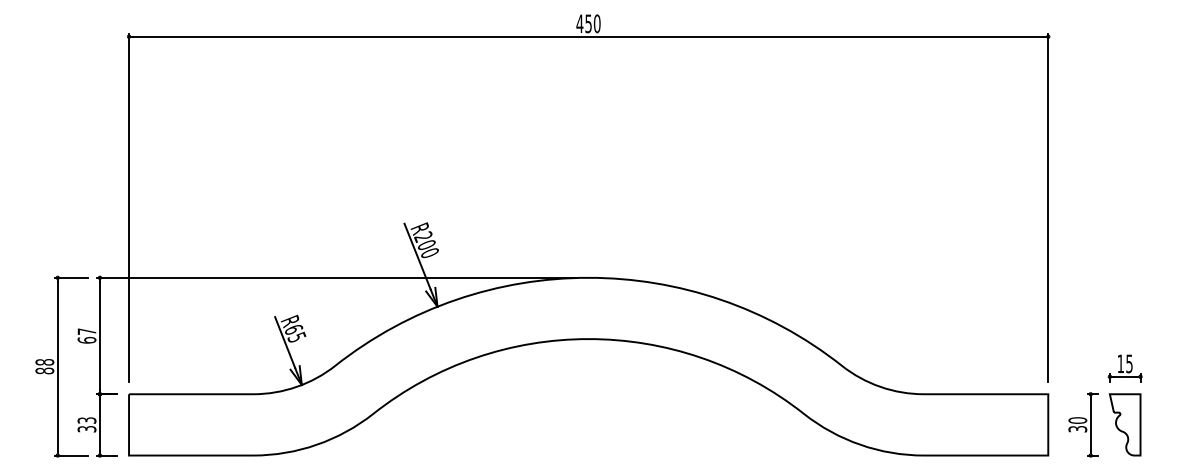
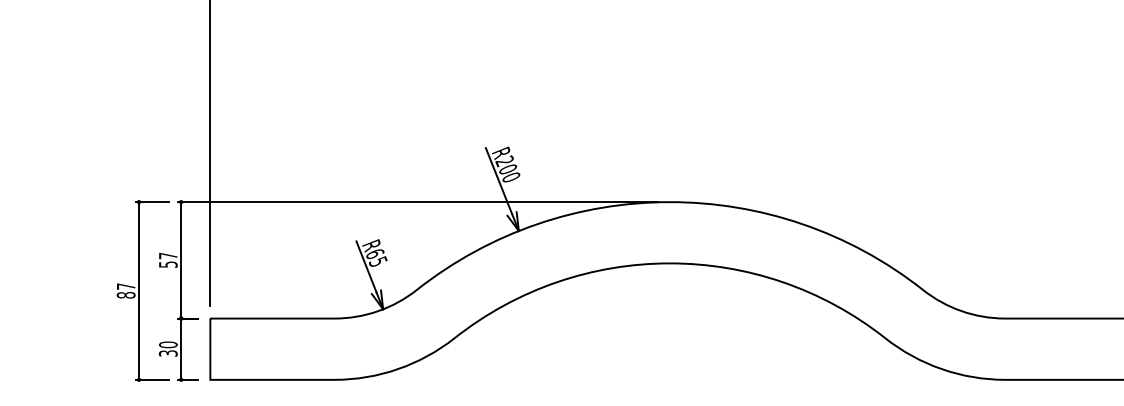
text: (86, 339) -> (167, 263), 67 -> 57
text: (44, 362) -> (125, 286), 88 -> 87
text: (86, 420) -> (167, 344), 33 -> 30

